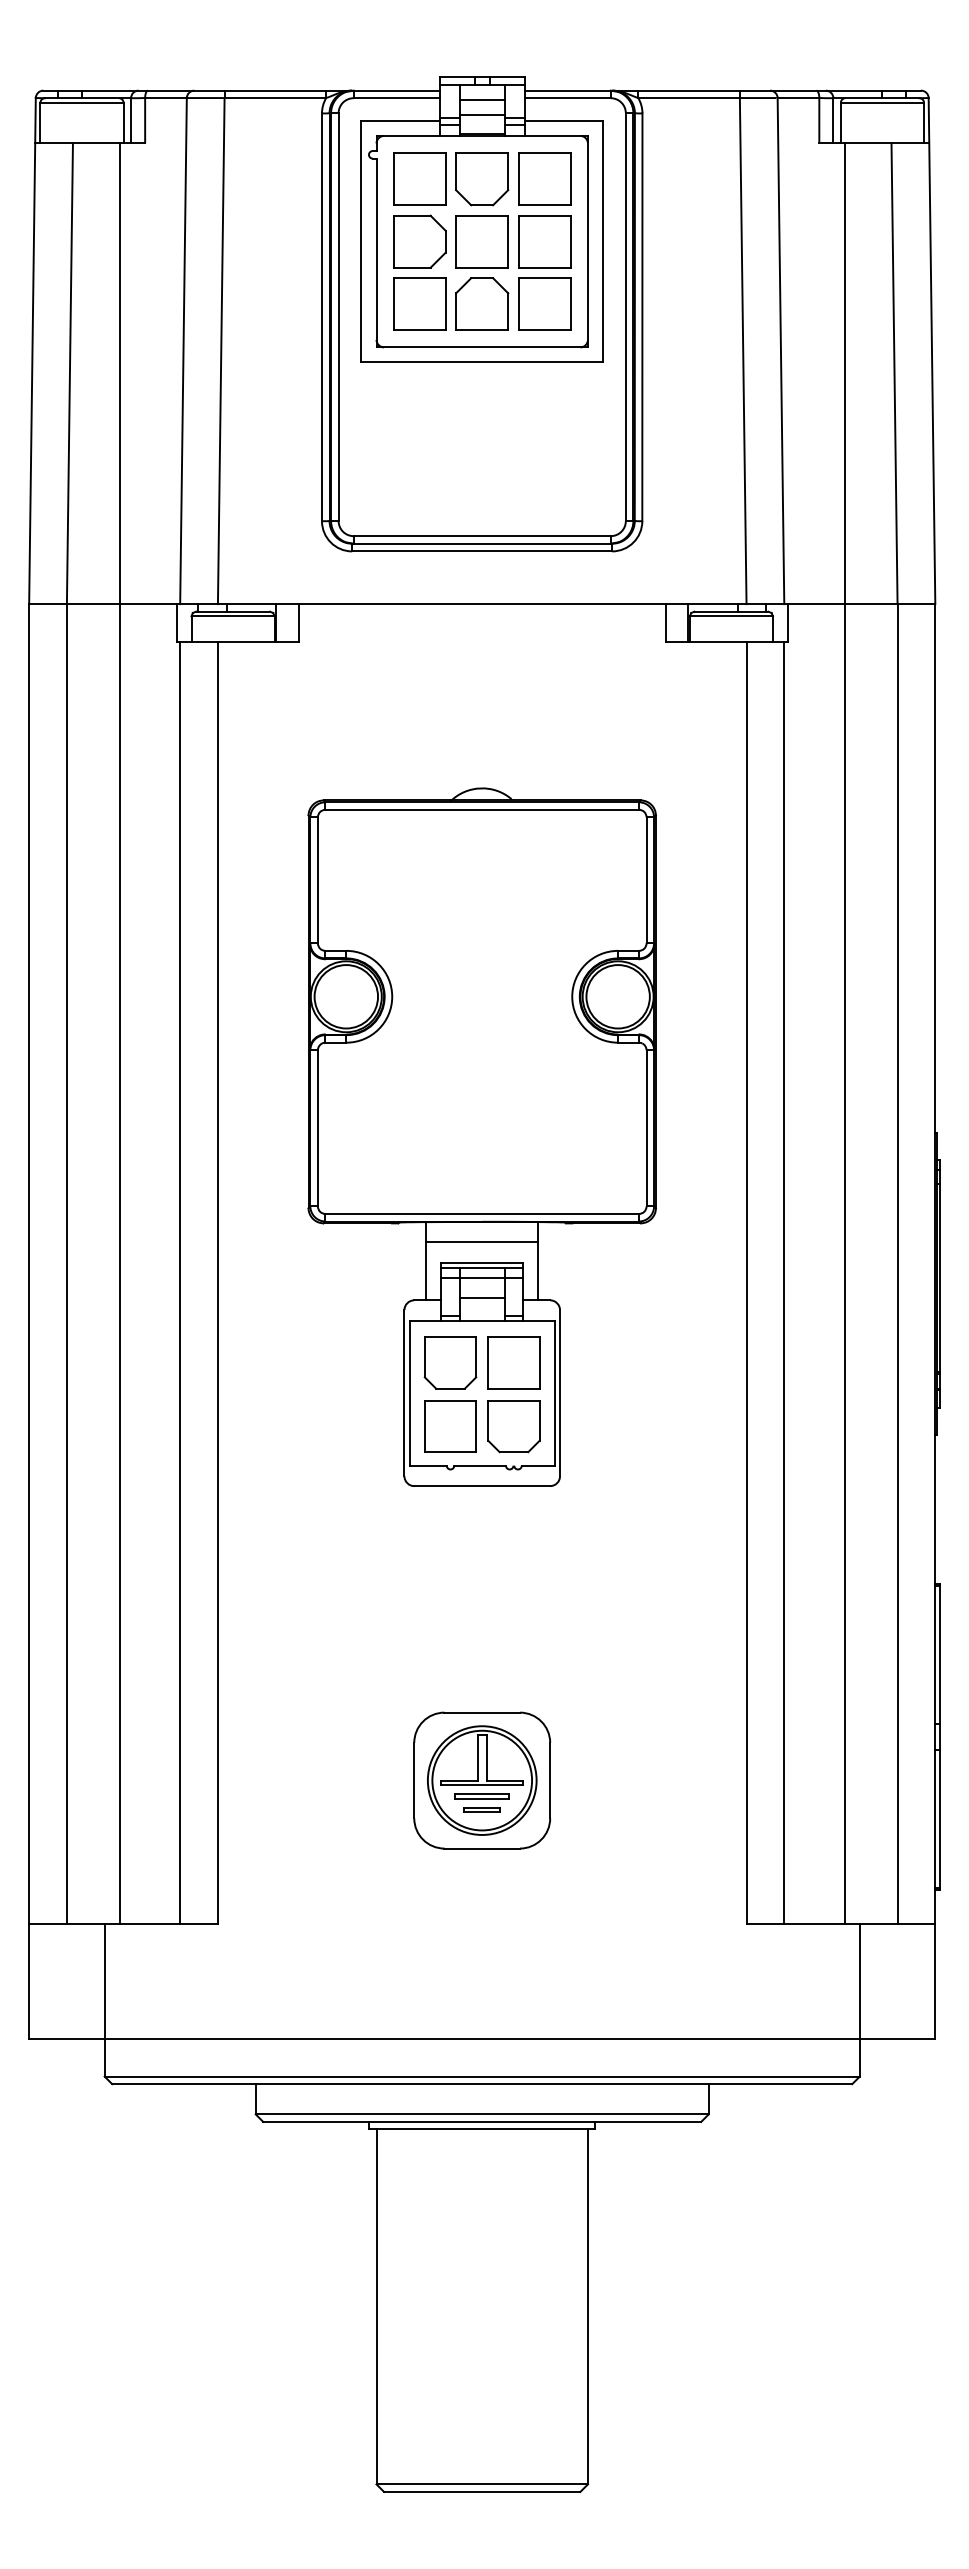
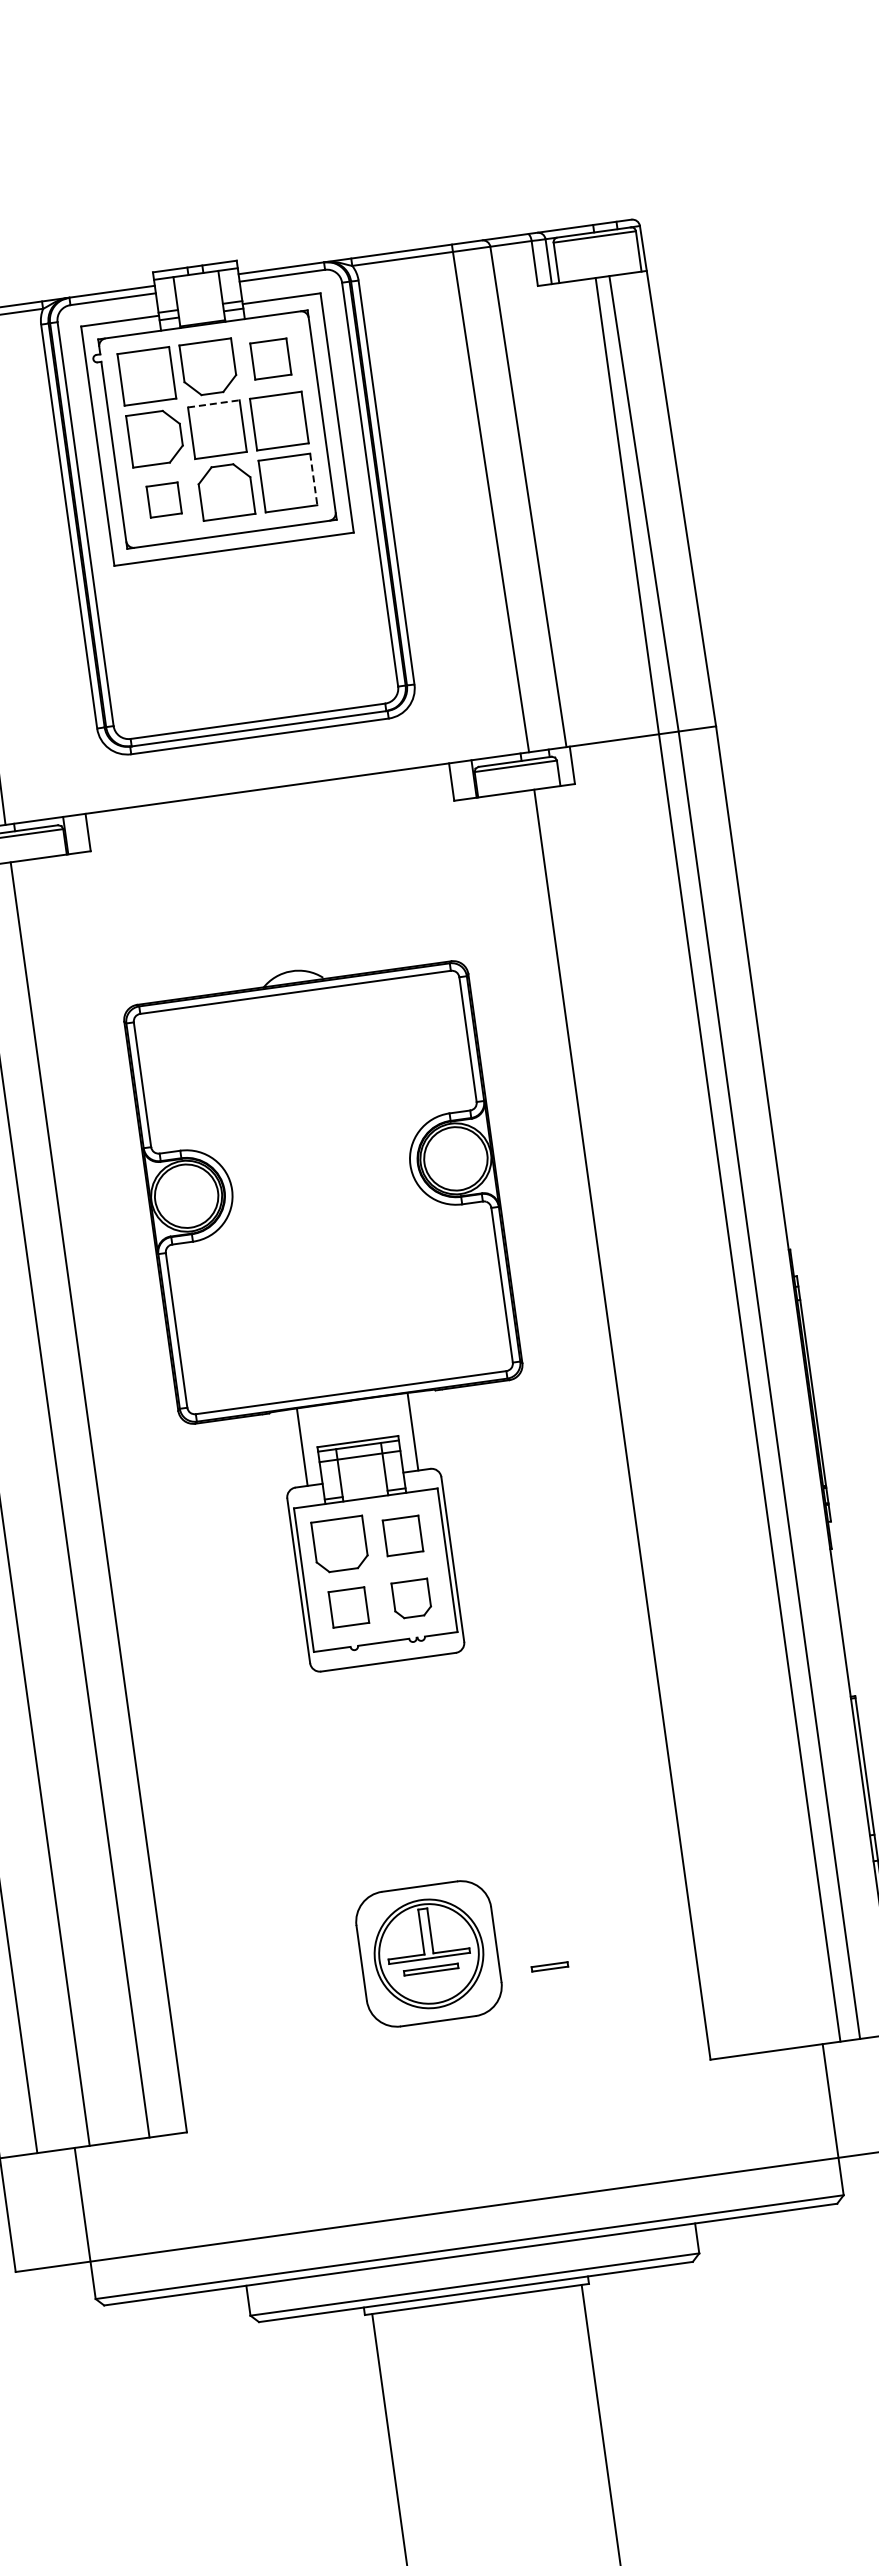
line: (481, 99) -> (197, 288), removed
line: (481, 114) -> (199, 303), removed
part: (544, 178) -> (270, 358), size x0.7
line: (482, 215) -> (214, 403), solid -> dashed
part: (419, 303) -> (163, 499), size x0.6
line: (570, 304) -> (313, 479), solid -> dashed
line: (844, 1033) -> (717, 1159), moved
line: (482, 1242) -> (355, 1420), removed
line: (784, 1282) -> (659, 1419), removed
line: (481, 1298) -> (362, 1476), removed
part: (513, 1362) -> (402, 1535), size x0.7
part: (450, 1426) -> (348, 1607), size x0.7
part: (513, 1426) -> (411, 1598), size x0.7
part: (481, 1809) -> (549, 1966), moved

